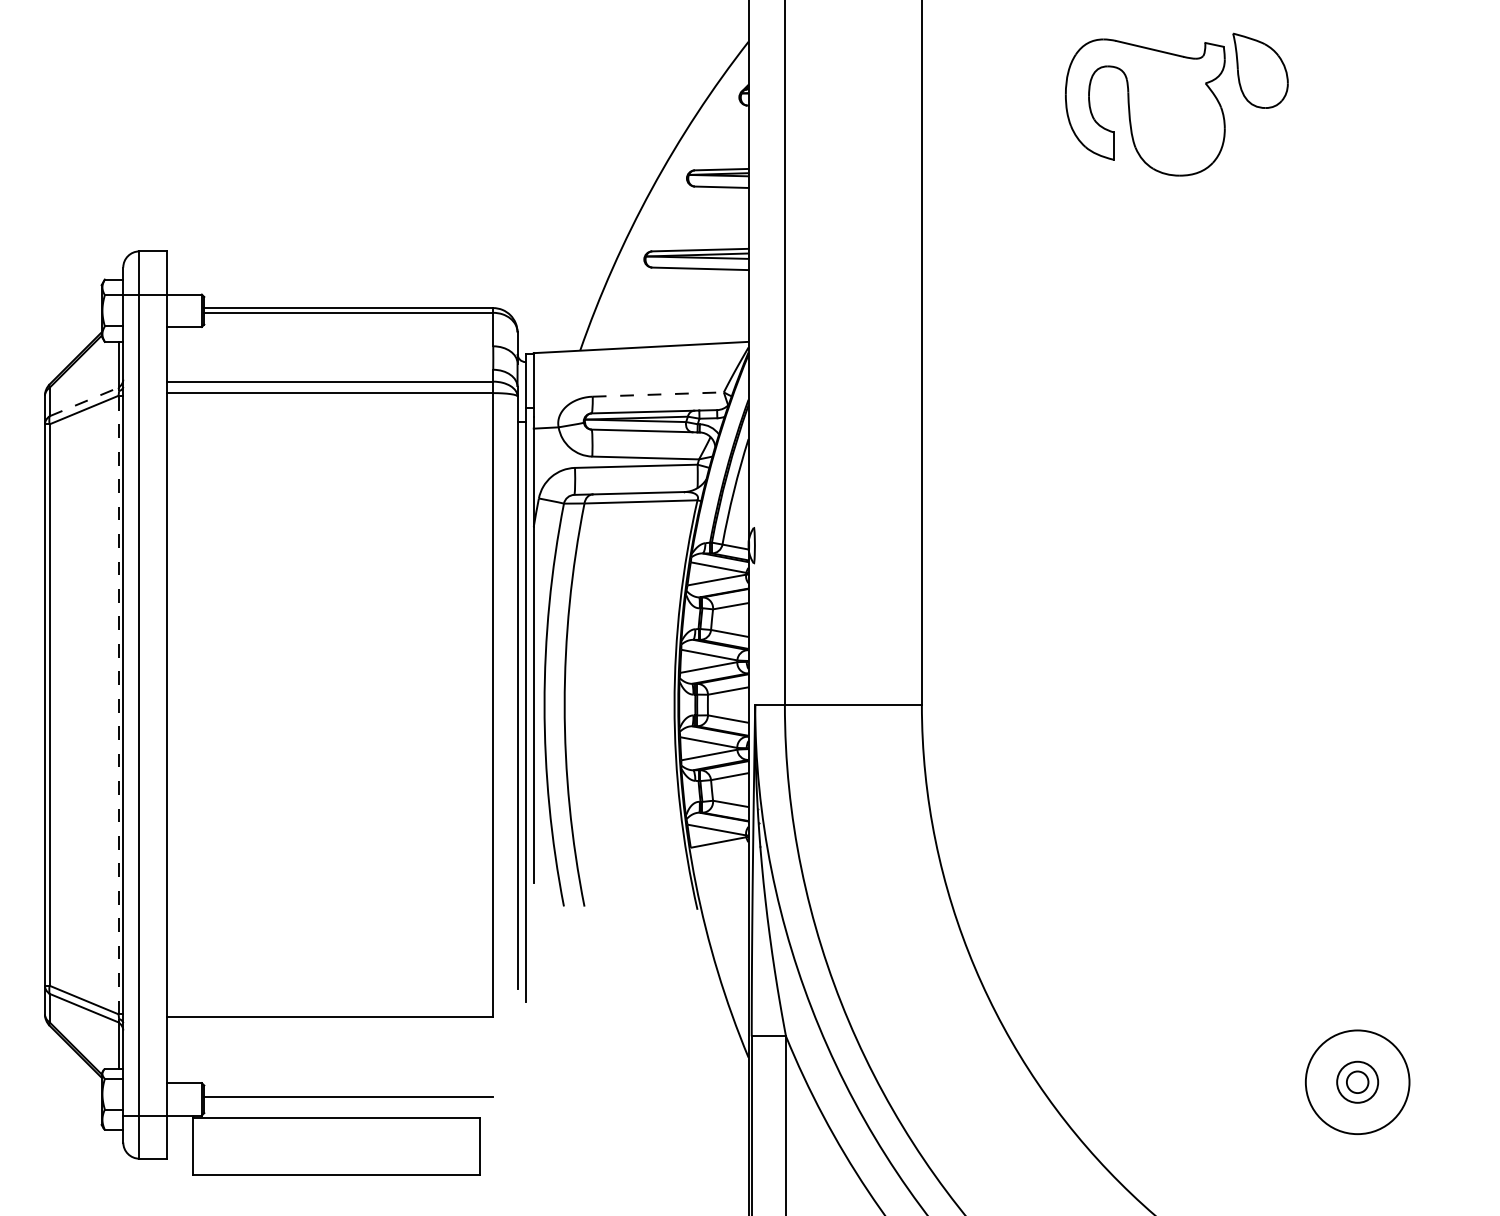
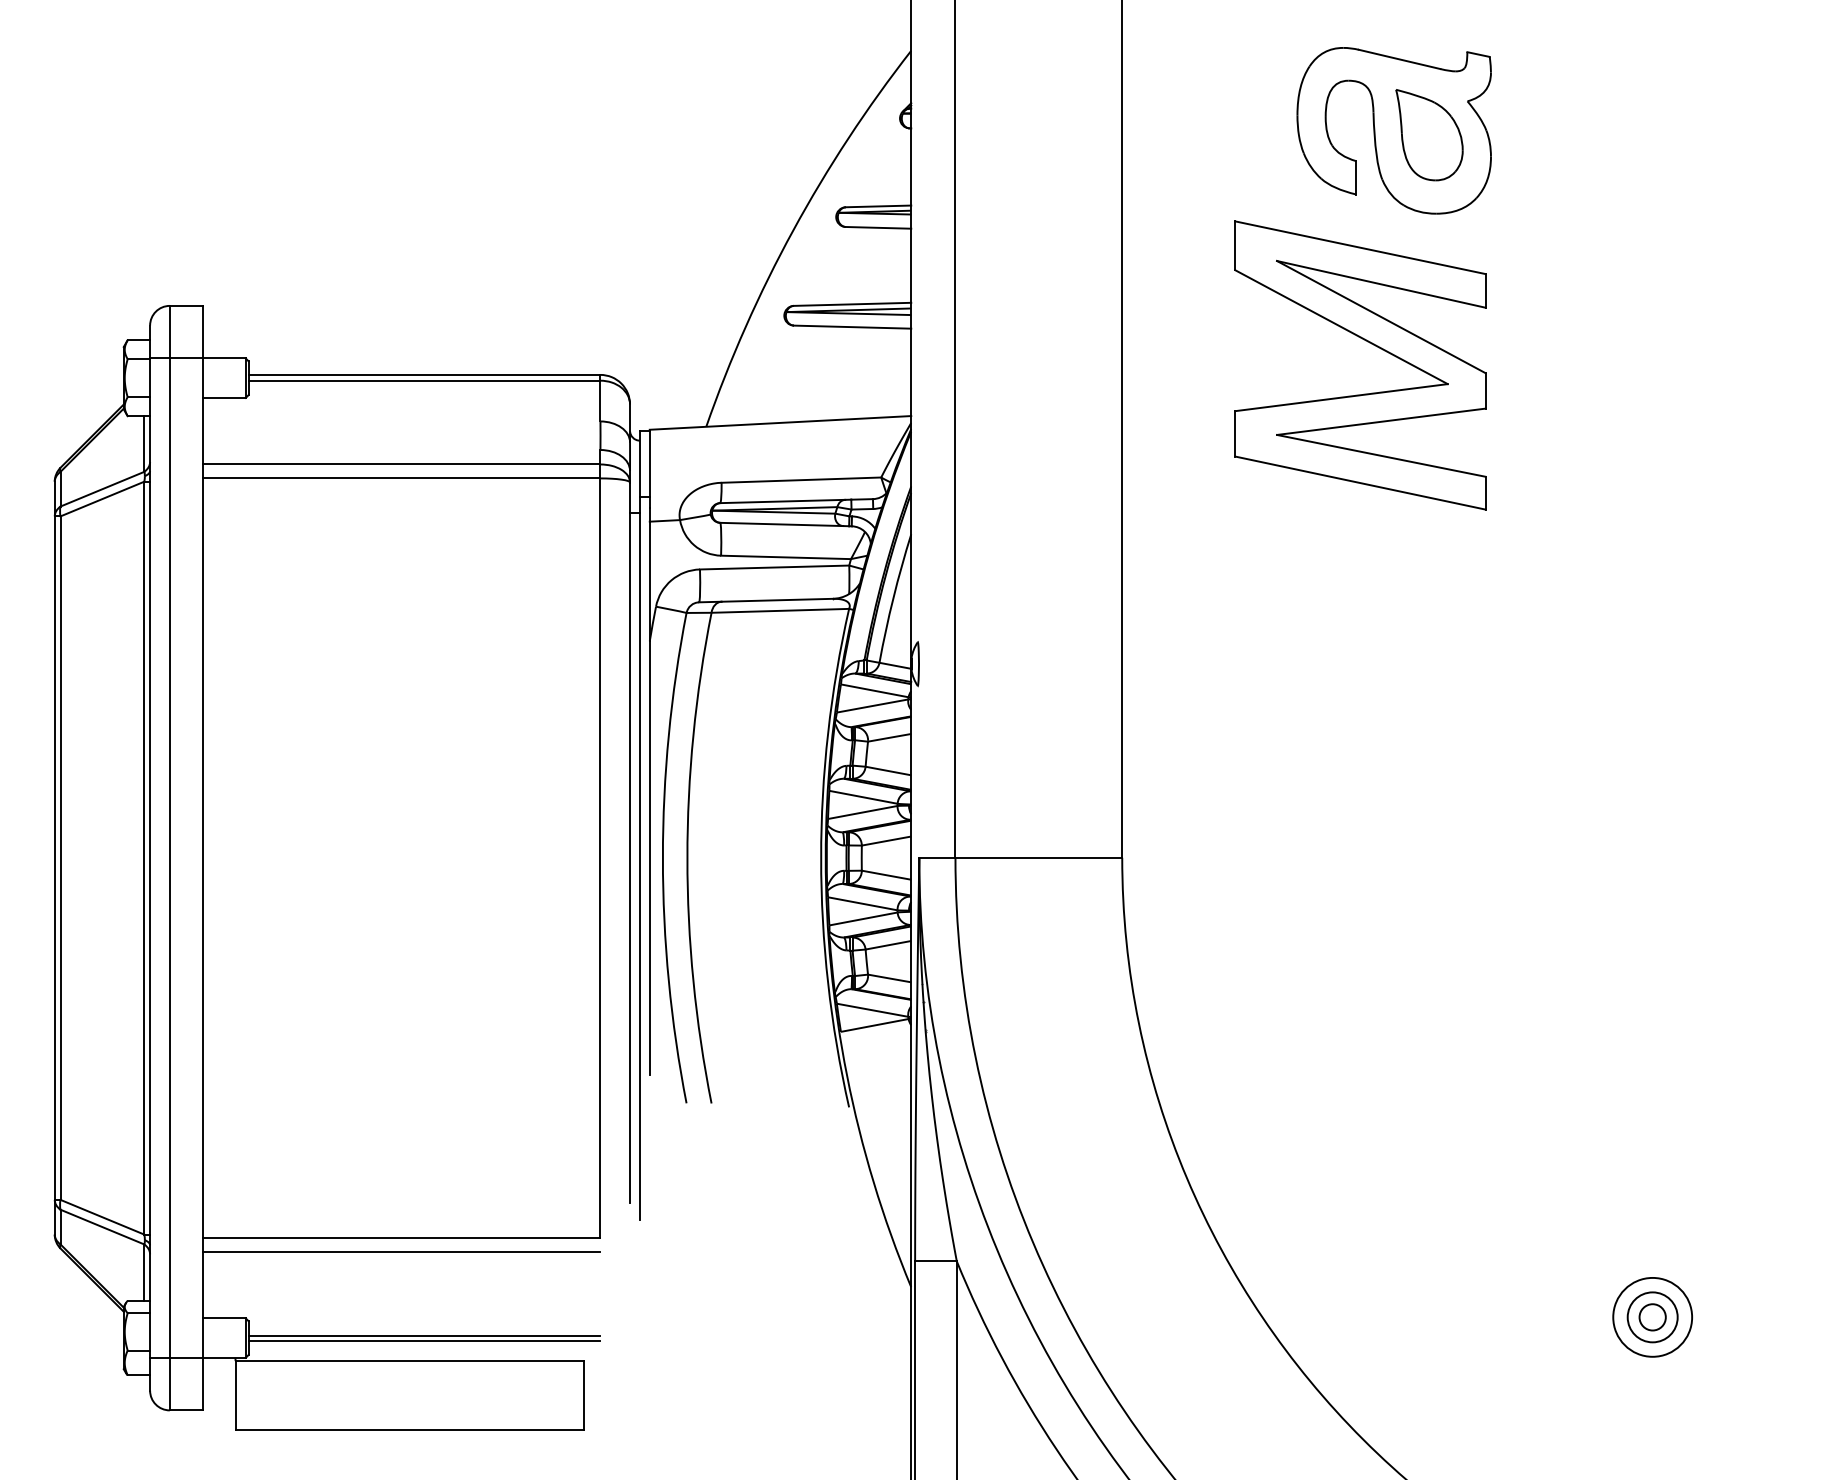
part: (1260, 71) -> (1429, 135), moved
part: (1126, 283) -> (1371, 344), added
line: (658, 394) -> (801, 480), dashed -> solid
line: (84, 402) -> (102, 489), dashed -> solid
line: (118, 704) -> (144, 857), dashed -> solid
line: (329, 1028) -> (401, 1251), added
circle: (1357, 1081) -> (1652, 1316), size x0.62
line: (348, 1102) -> (424, 1341), added

